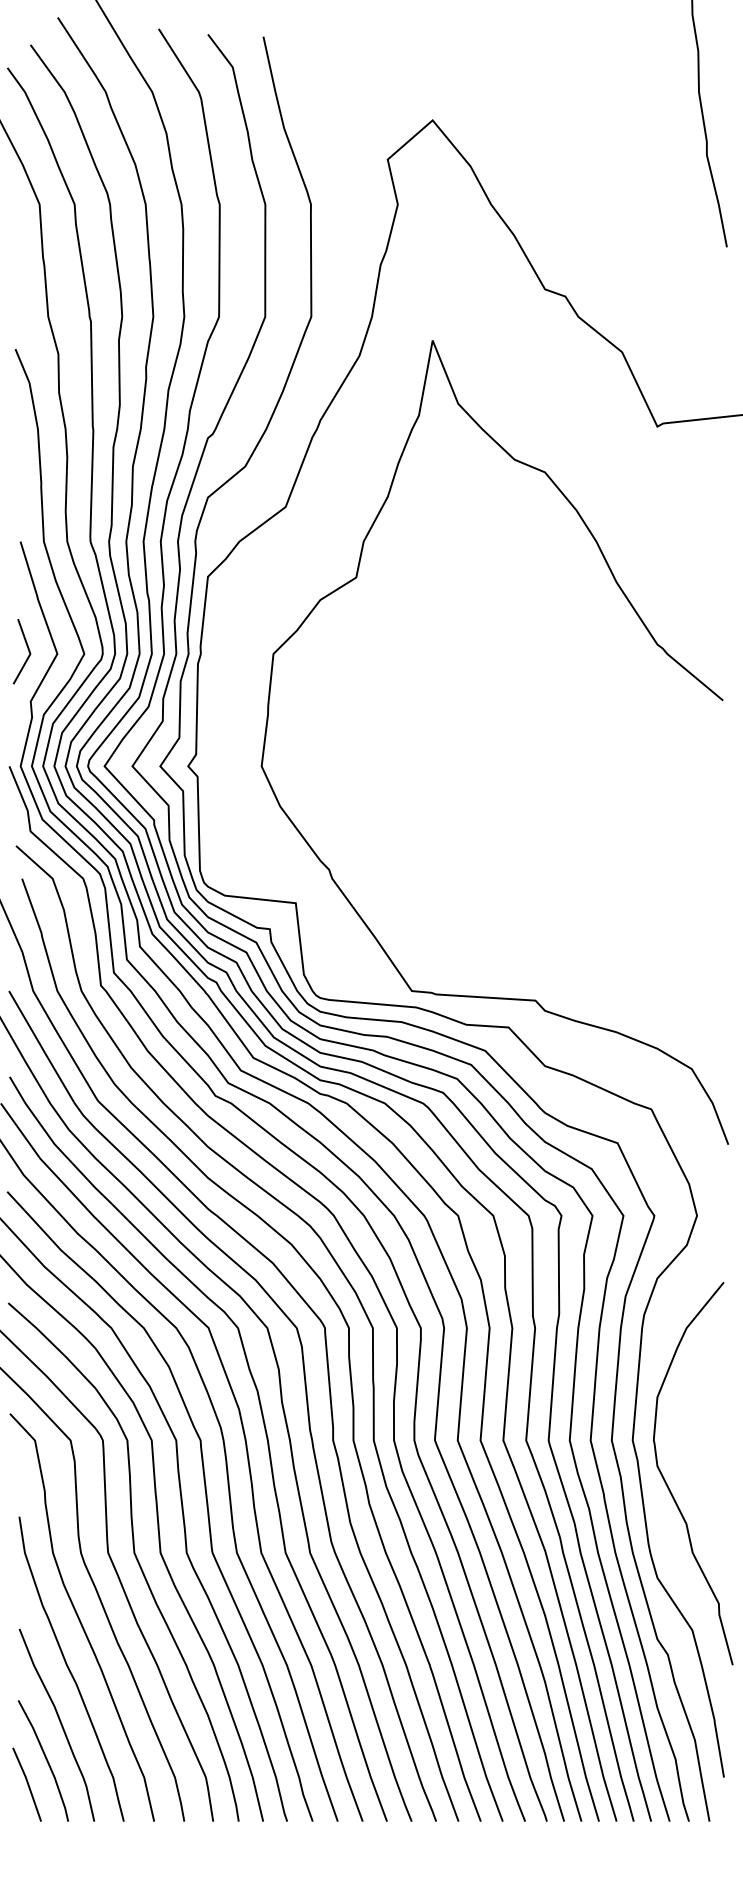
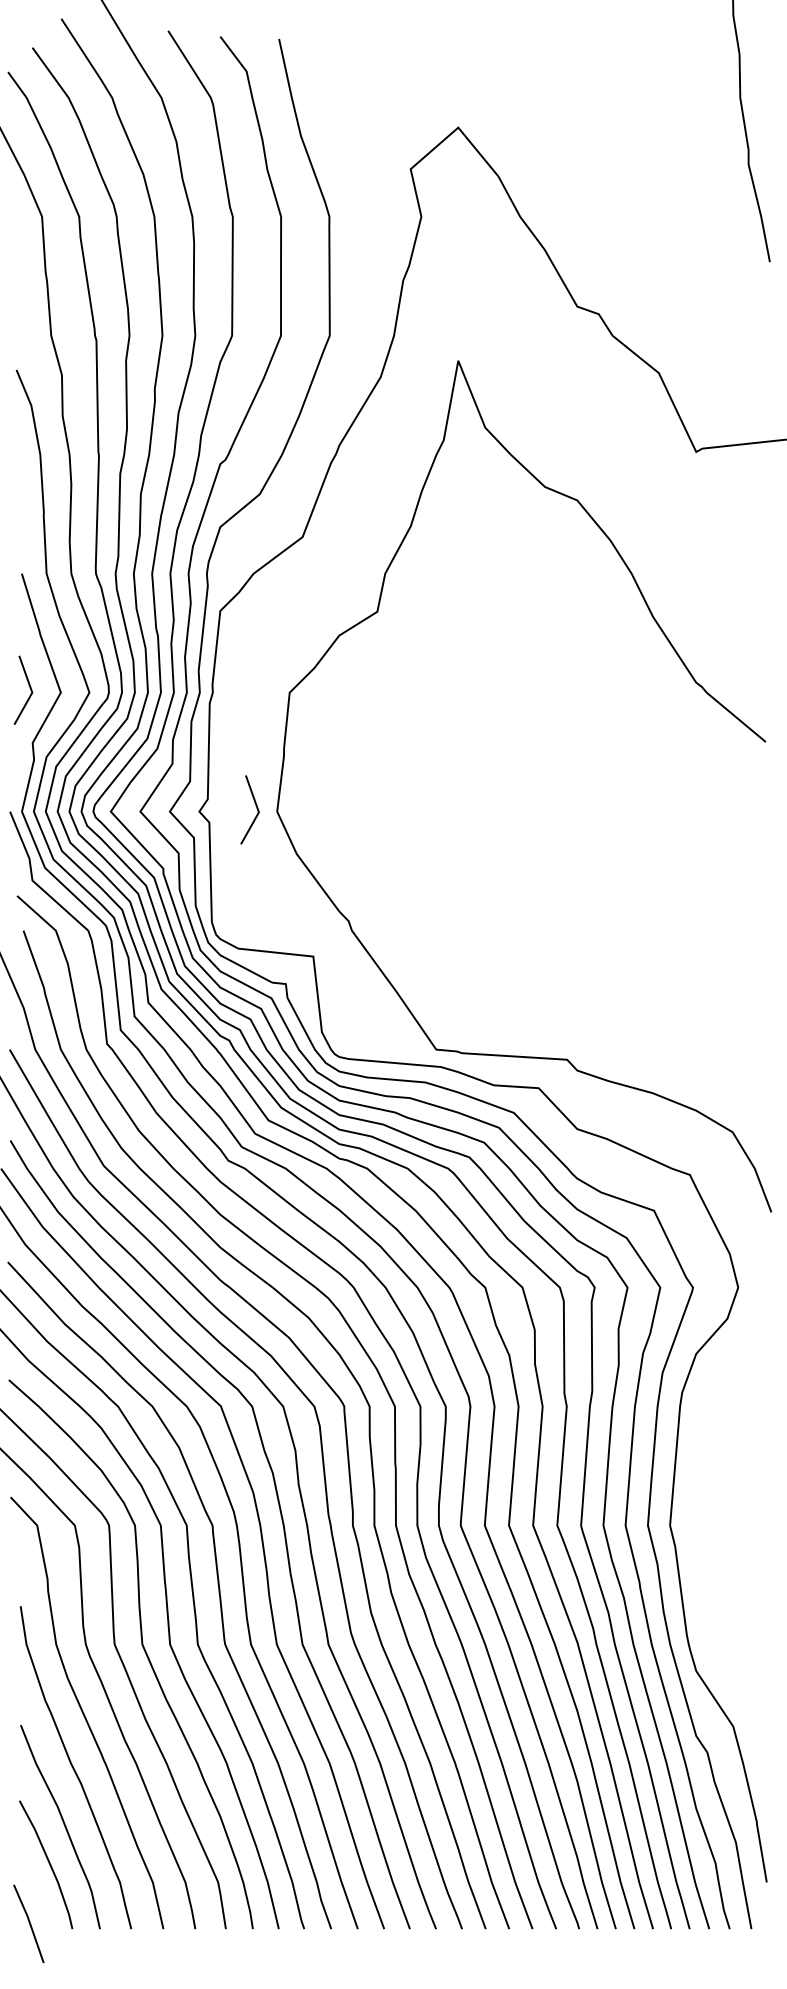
line: (241, 762) -> (255, 807), added
curve: (668, 1485) -> (707, 1573), removed
line: (27, 1784) -> (29, 1923), moved

